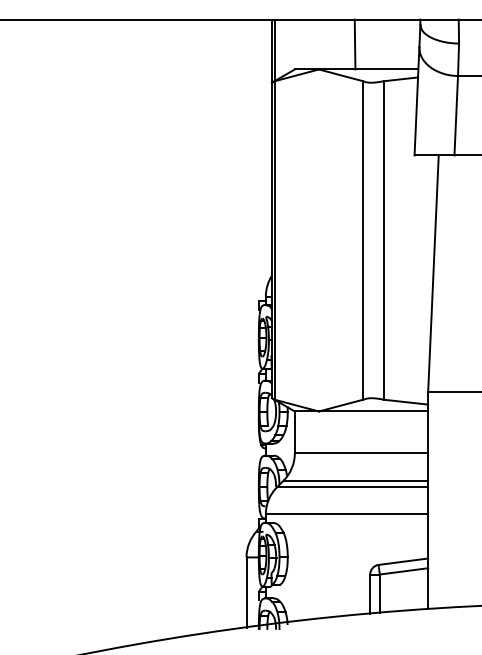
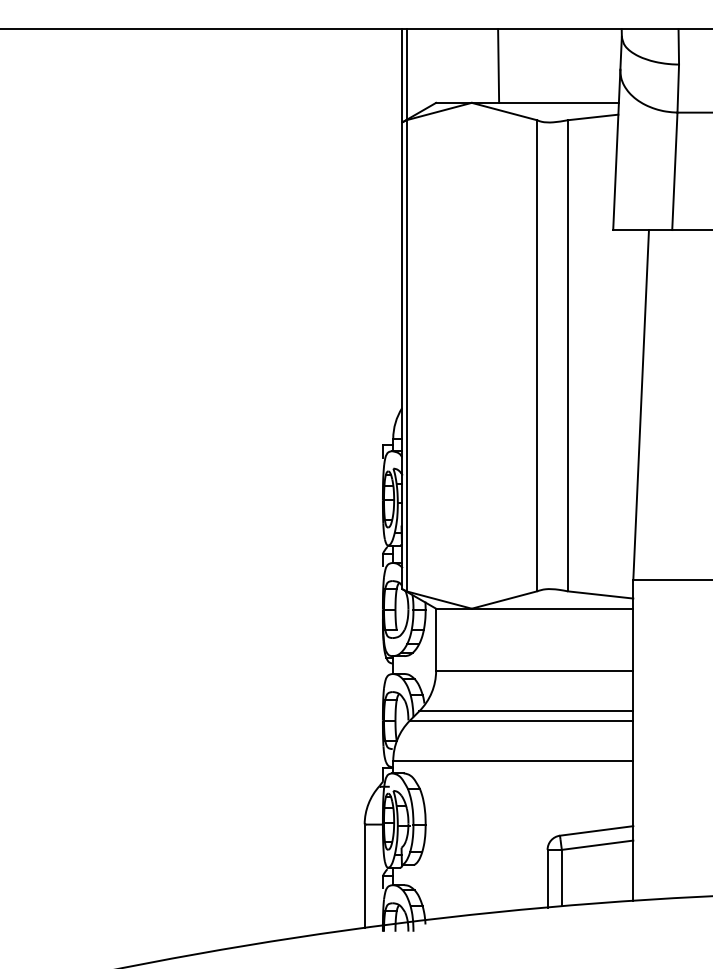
line: (354, 44) -> (497, 65), moved

